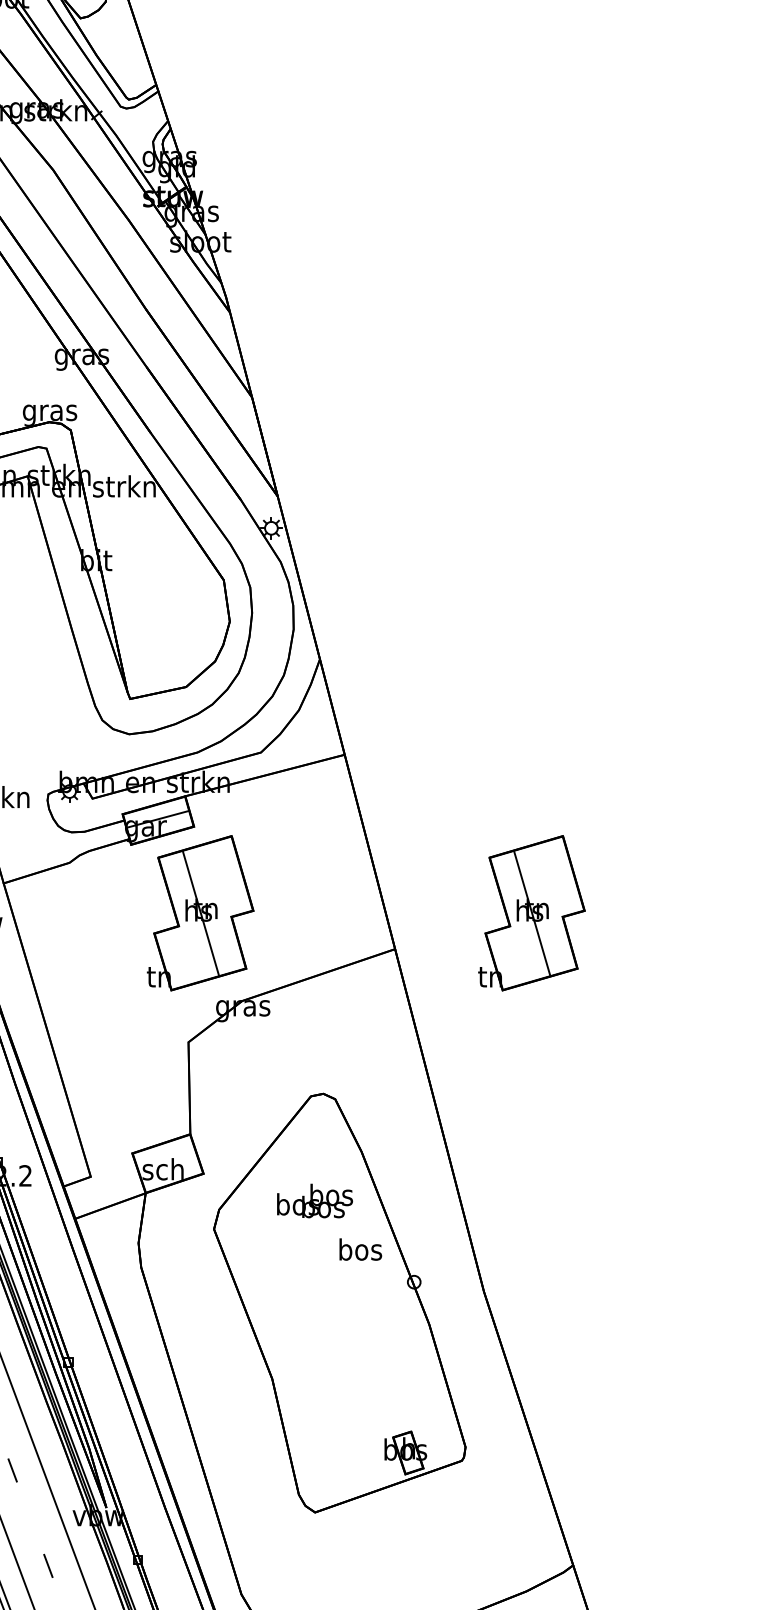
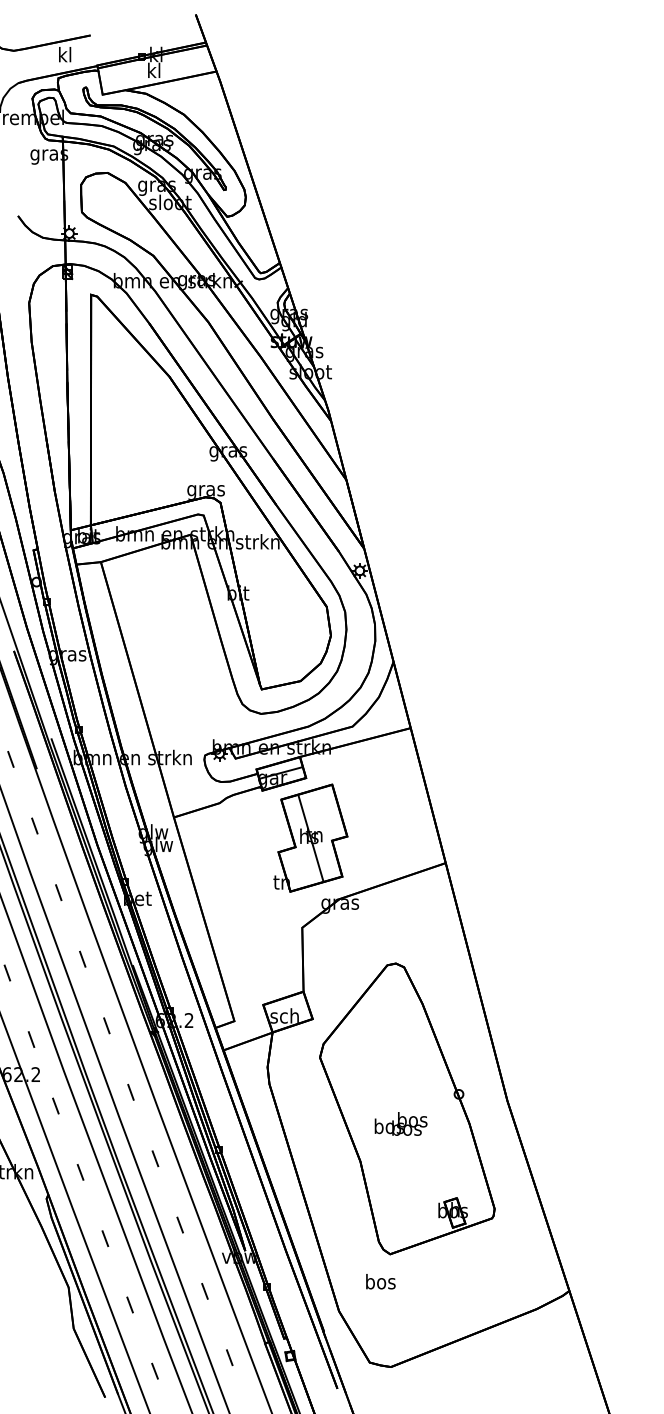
part: (531, 912) -> (540, 837), removed
text: (314, 1200) -> (400, 1123), moved
text: (360, 1249) -> (380, 1281), moved

